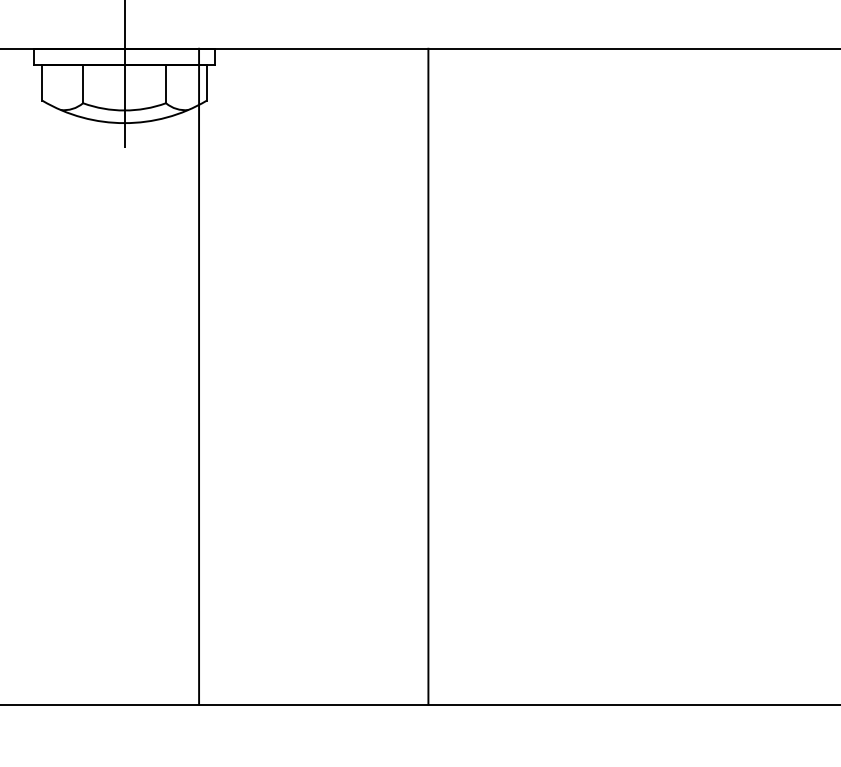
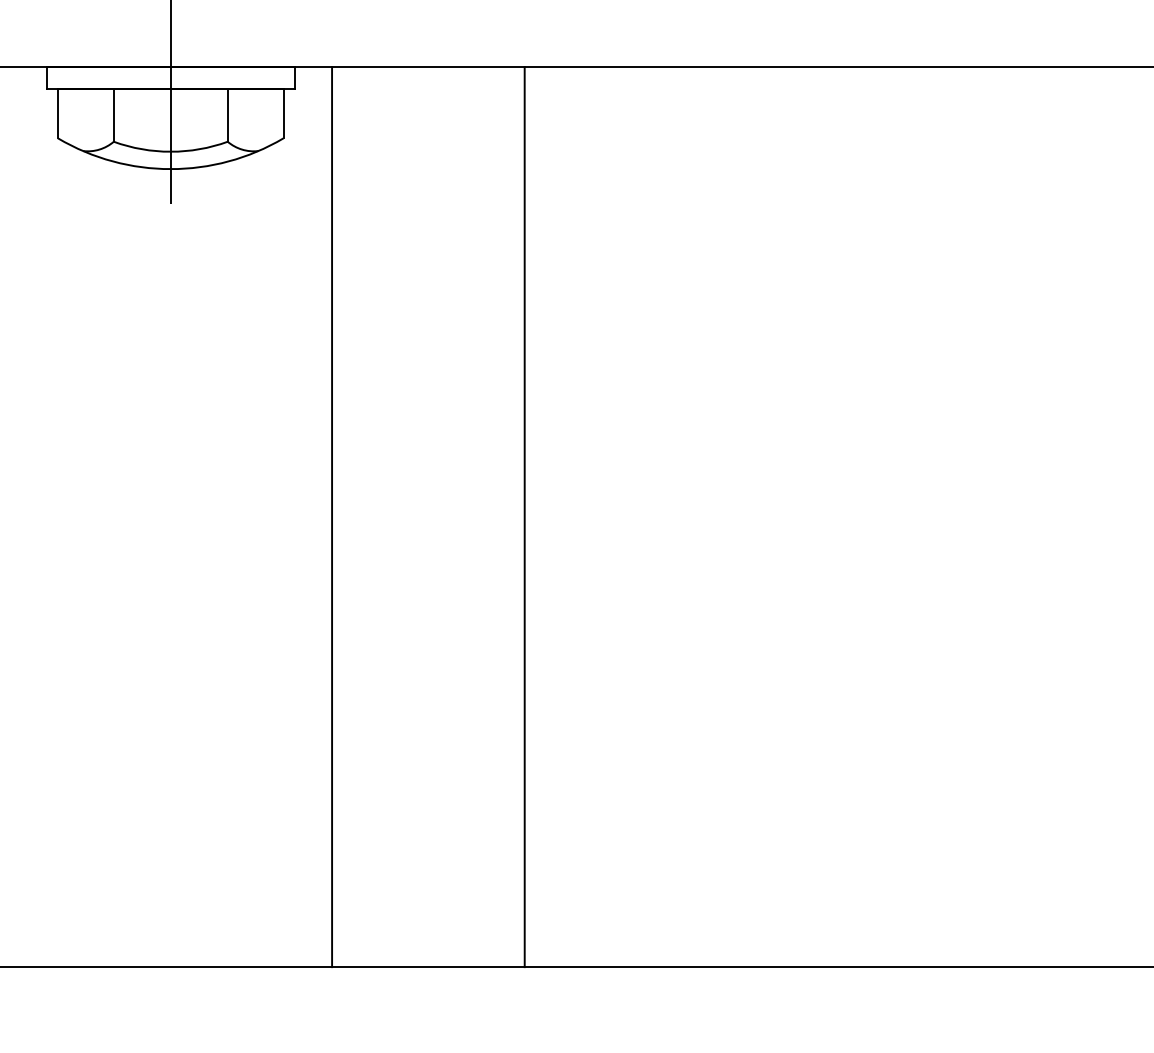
line: (199, 376) -> (332, 516), moved
line: (428, 376) -> (524, 516), moved

